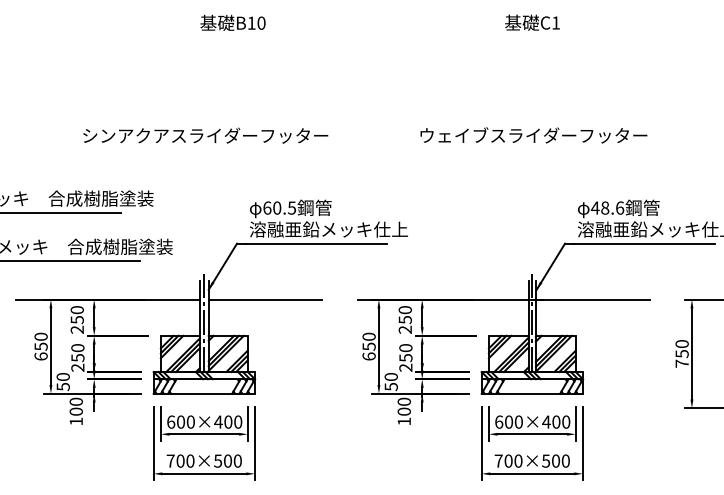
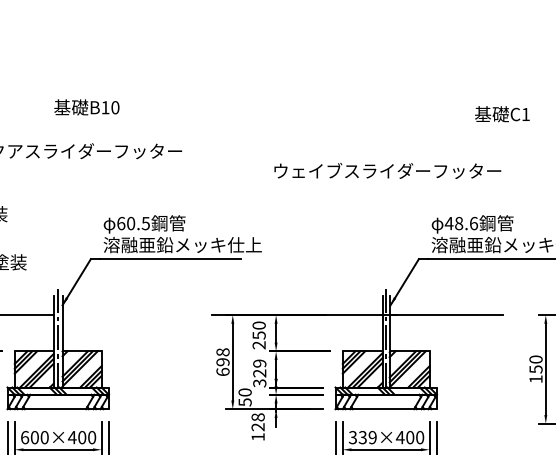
text: (232, 22) -> (86, 106), moved
text: (532, 22) -> (502, 113), moved
text: (533, 135) -> (387, 170), moved
line: (264, 299) -> (118, 314), removed
text: (368, 341) -> (222, 356), 650 -> 698
text: (405, 357) -> (259, 372), 250 -> 329
text: (681, 363) -> (535, 378), 750 -> 150
text: (403, 406) -> (257, 421), 100 -> 128
text: (508, 421) -> (362, 436), 600×400 -> 339×400

